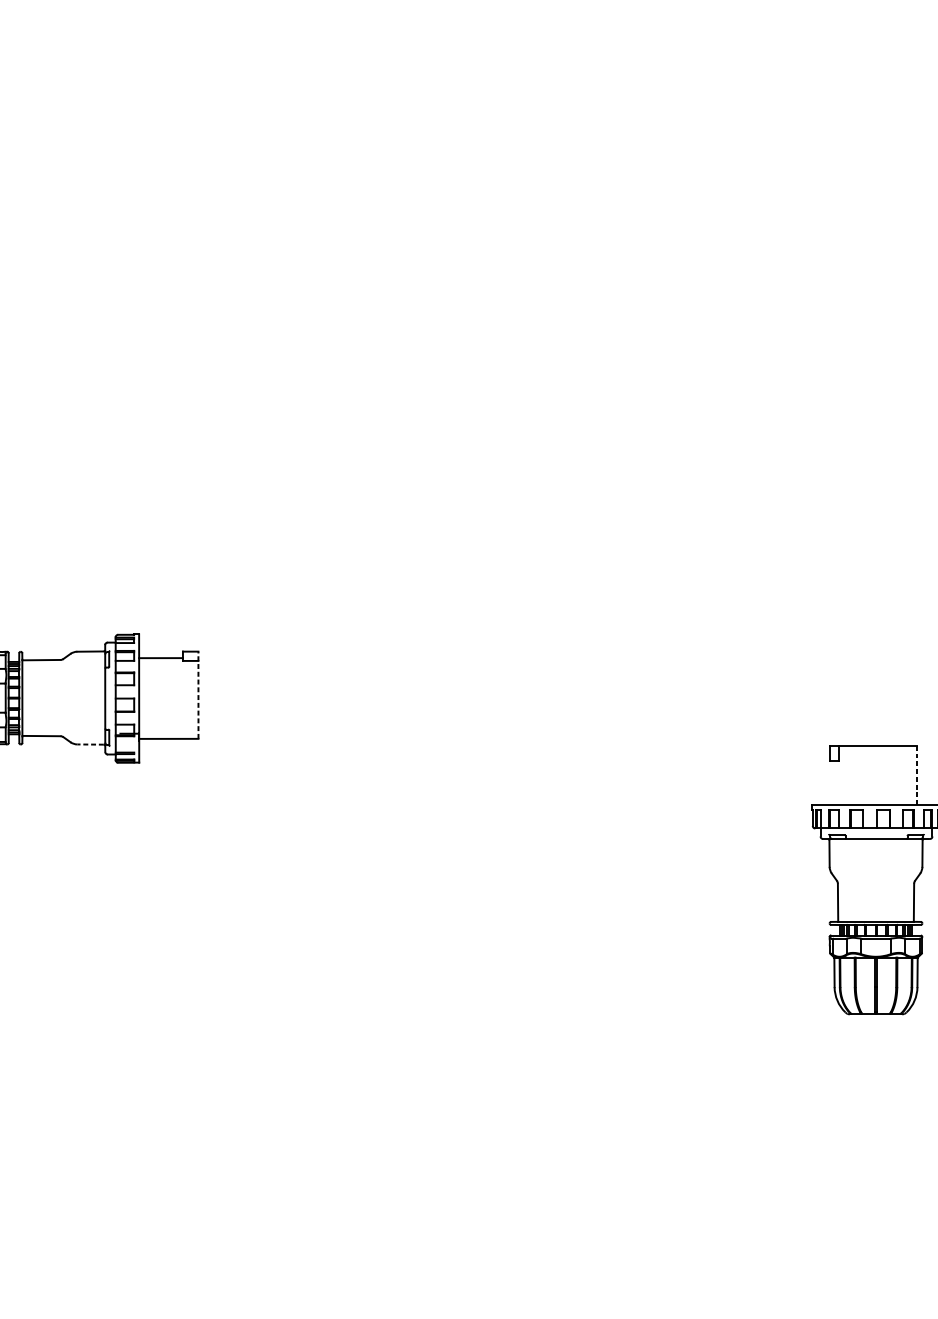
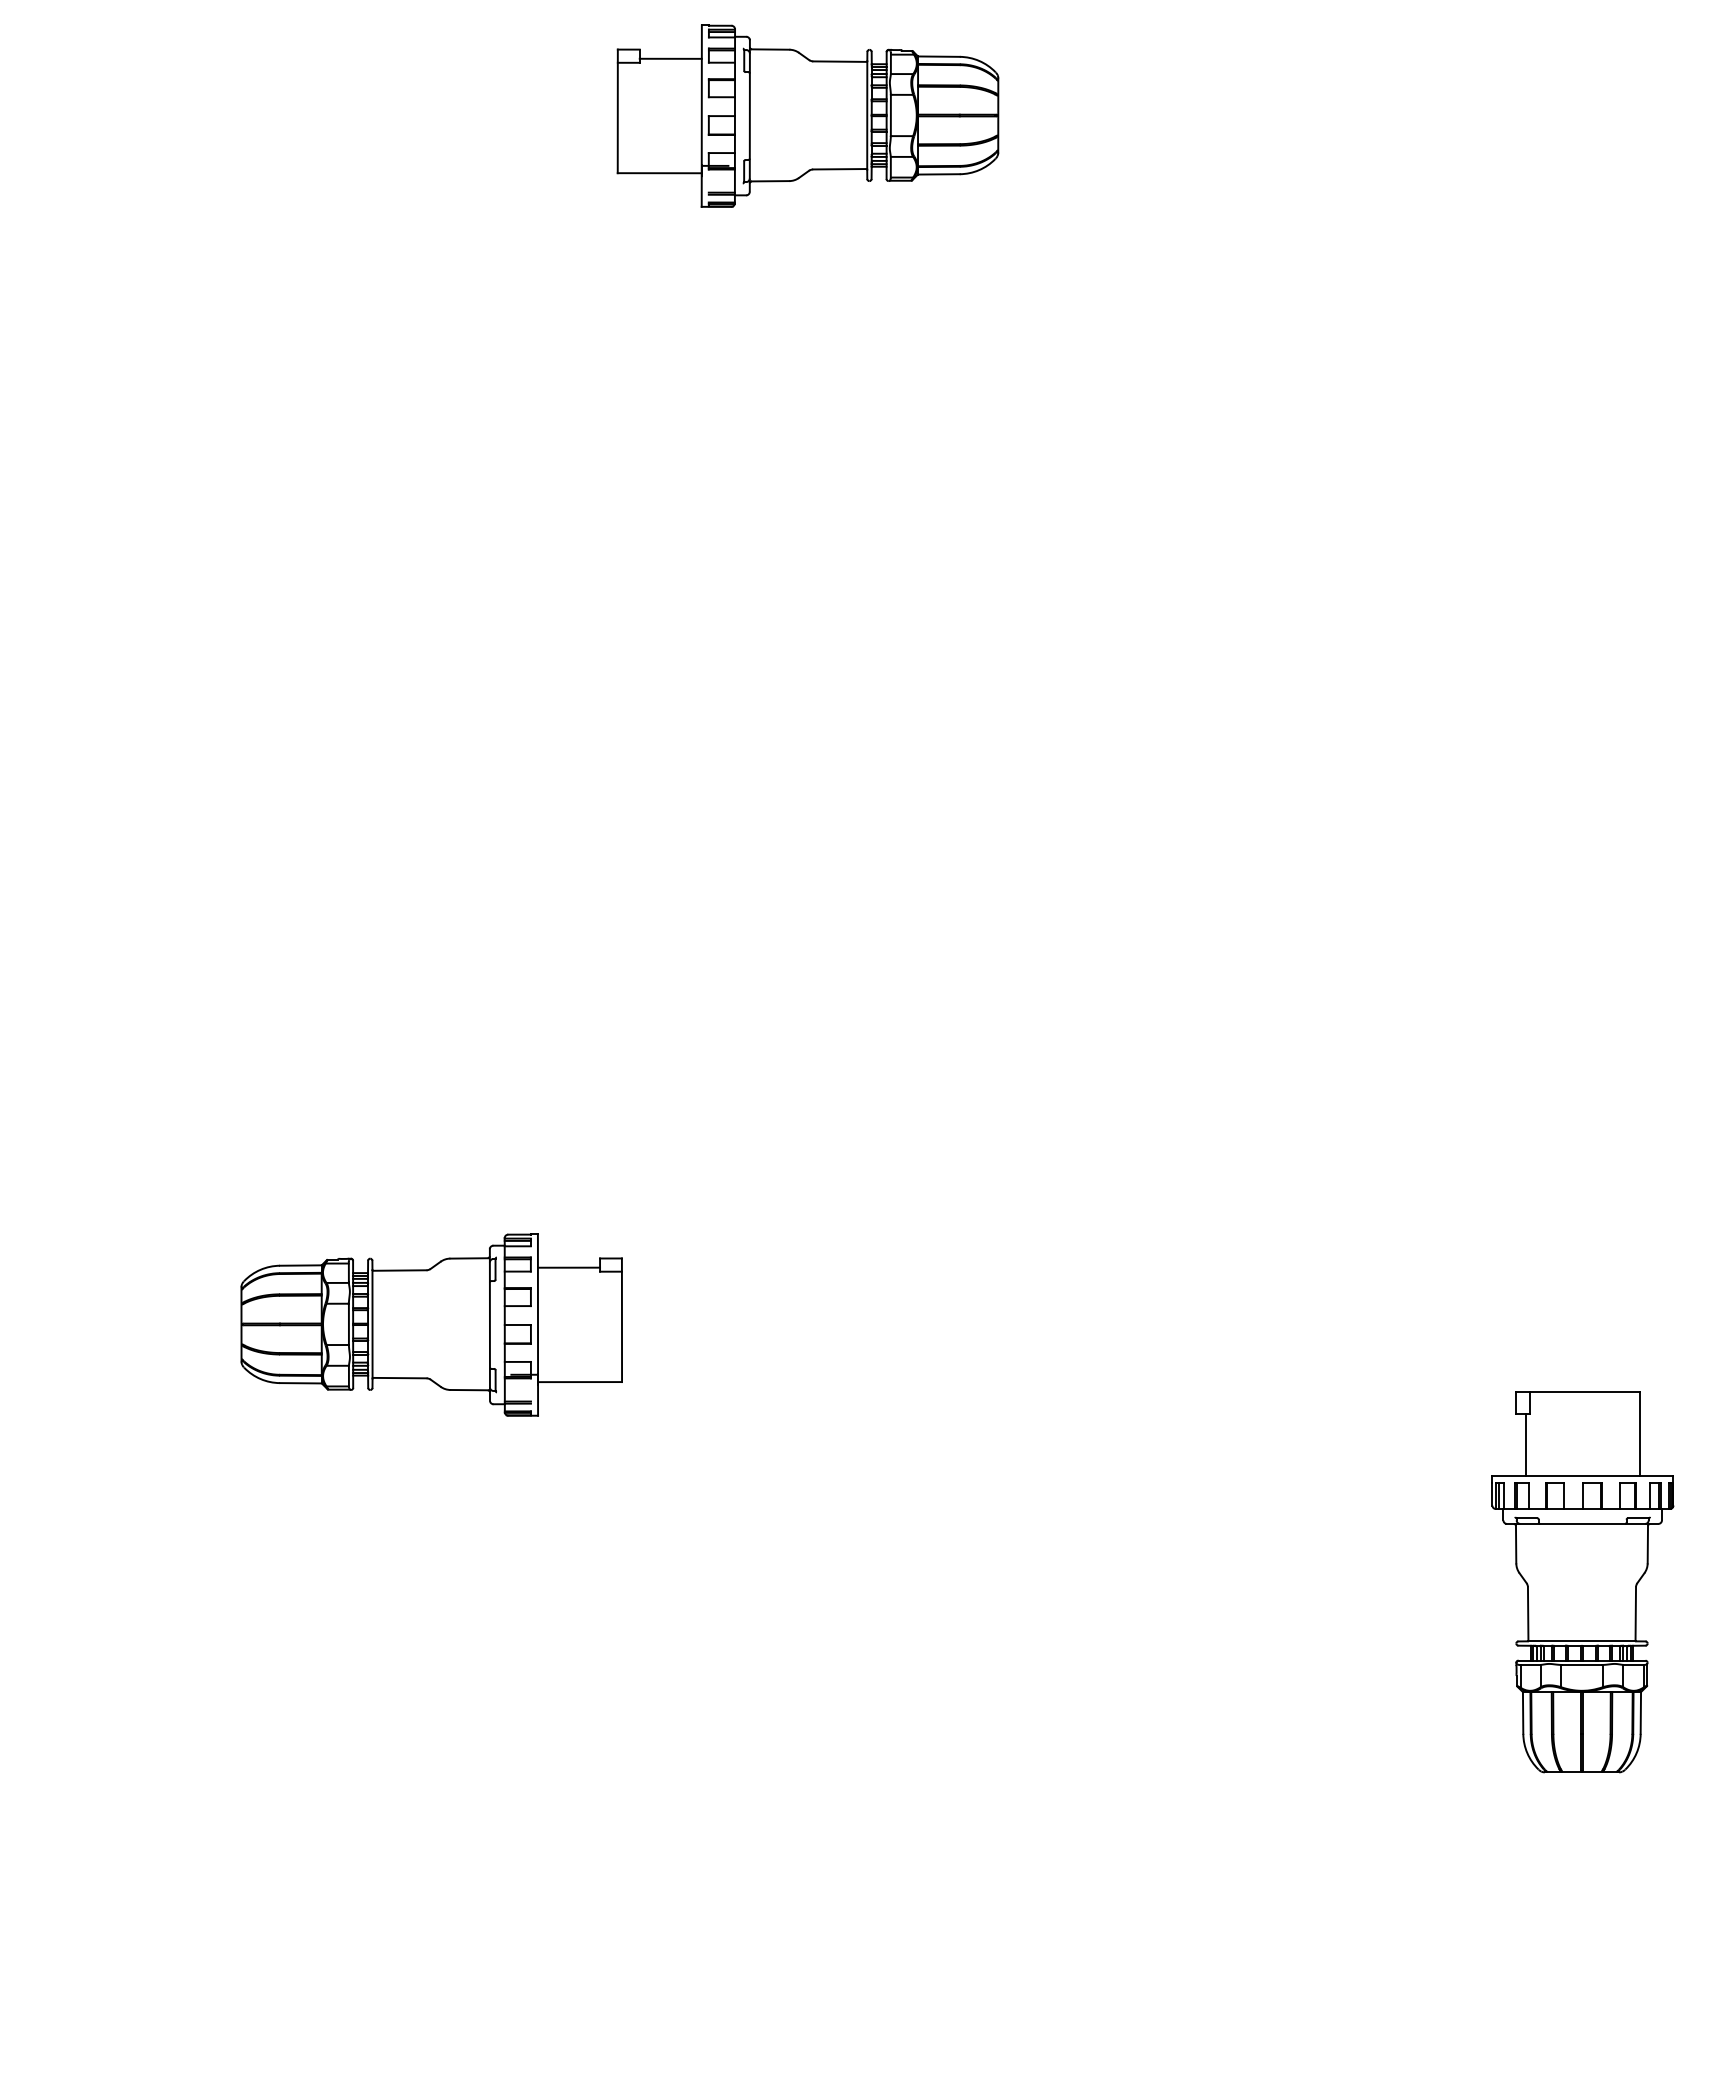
line: (198, 695) -> (621, 1320), dashed -> solid
line: (90, 744) -> (469, 1390), dashed -> solid
line: (916, 775) -> (1639, 1433), dashed -> solid
line: (836, 782) -> (1525, 1444), added

